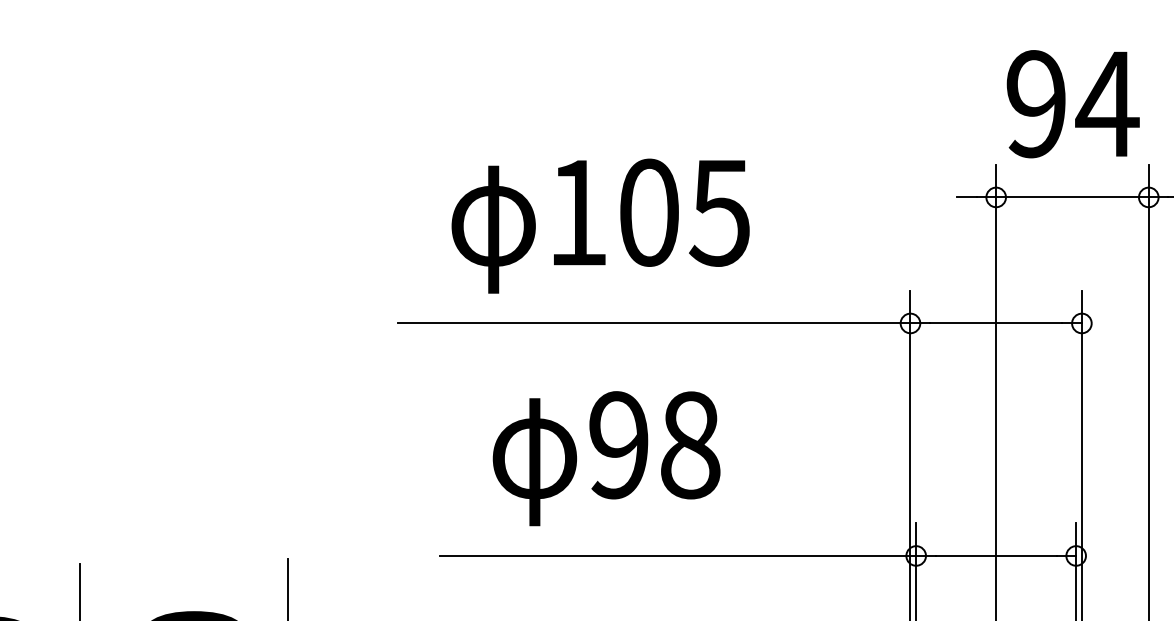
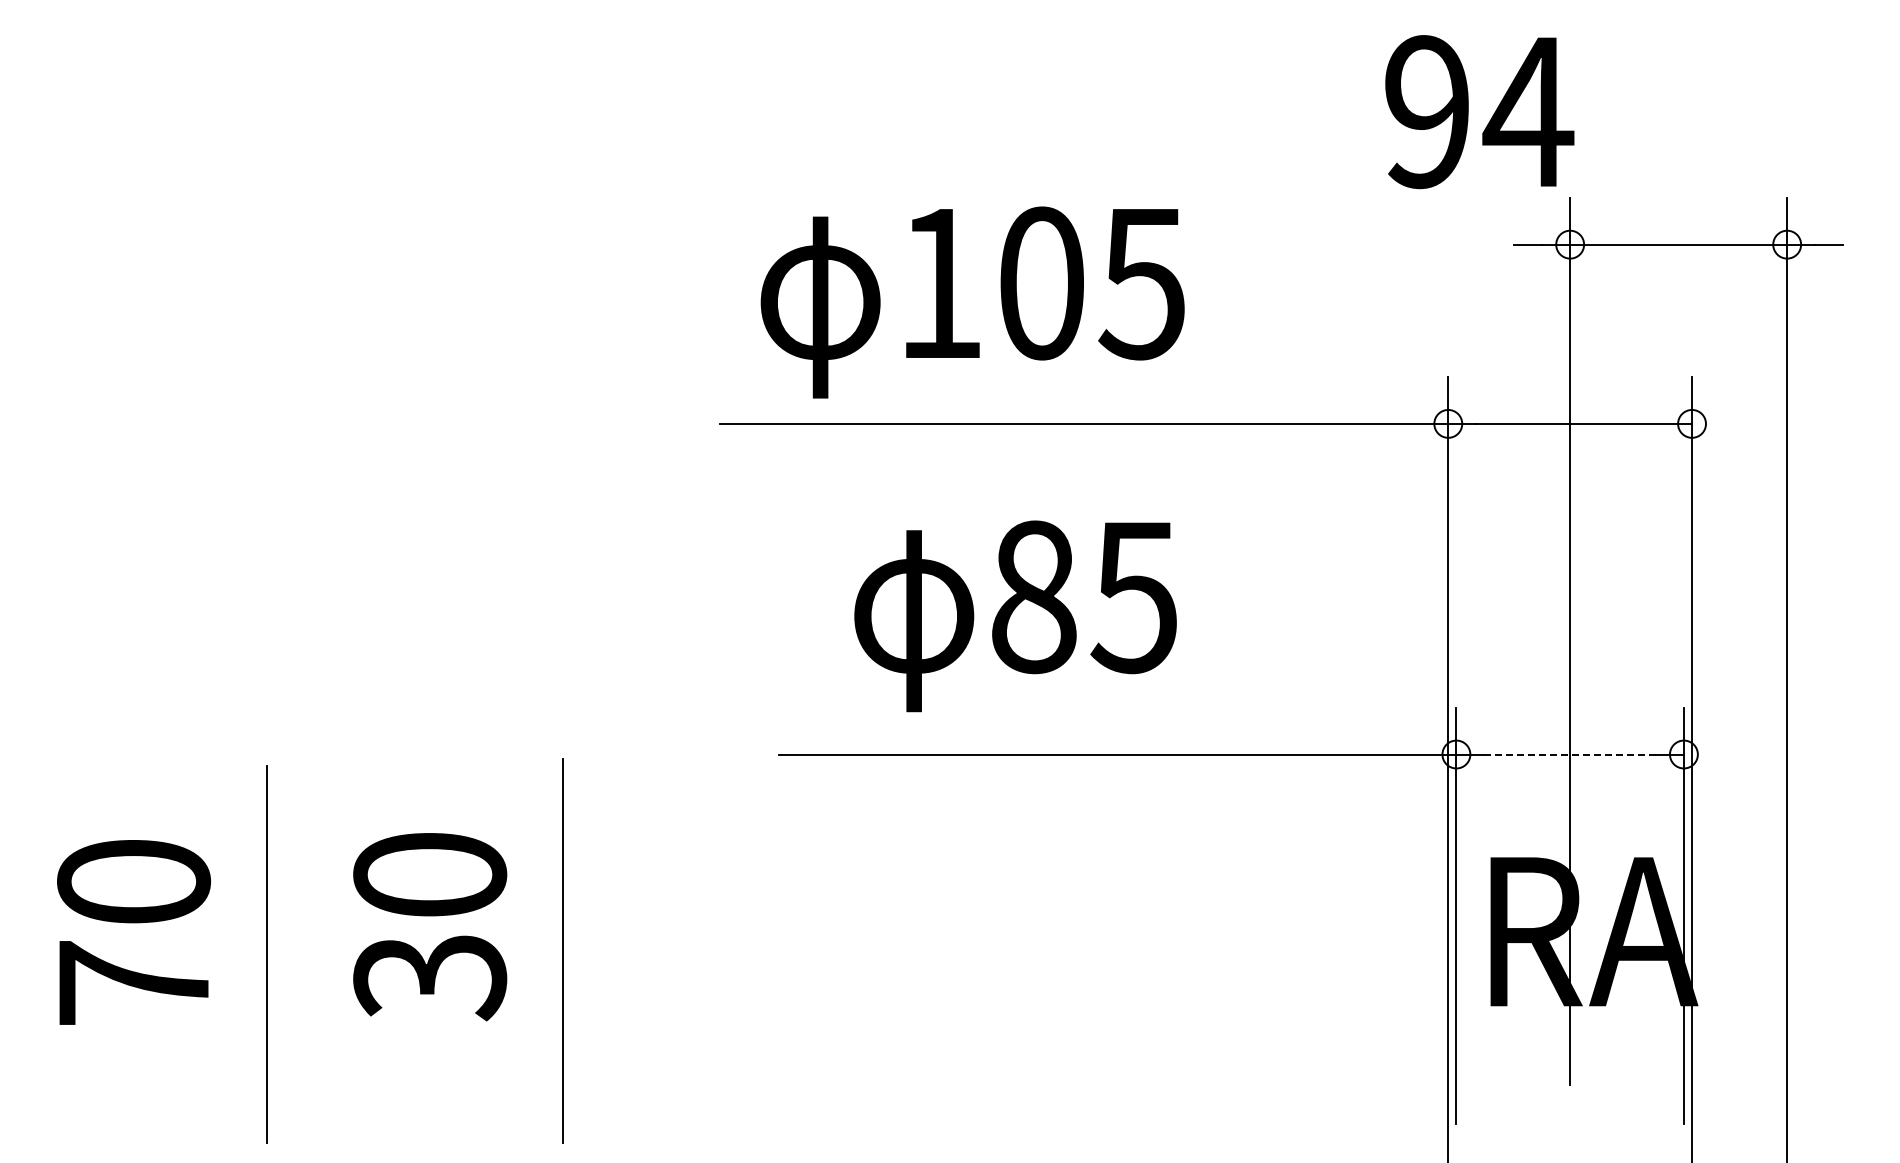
text: (1073, 104) -> (1479, 112), moved
text: (600, 226) -> (972, 302), moved
text: (654, 445) -> (1084, 597), 98 -> 85
line: (996, 555) -> (1570, 754), solid -> dashed

